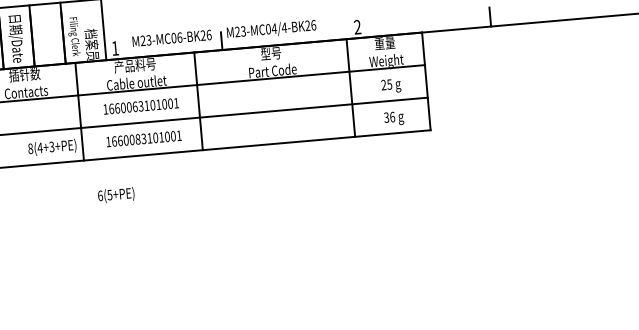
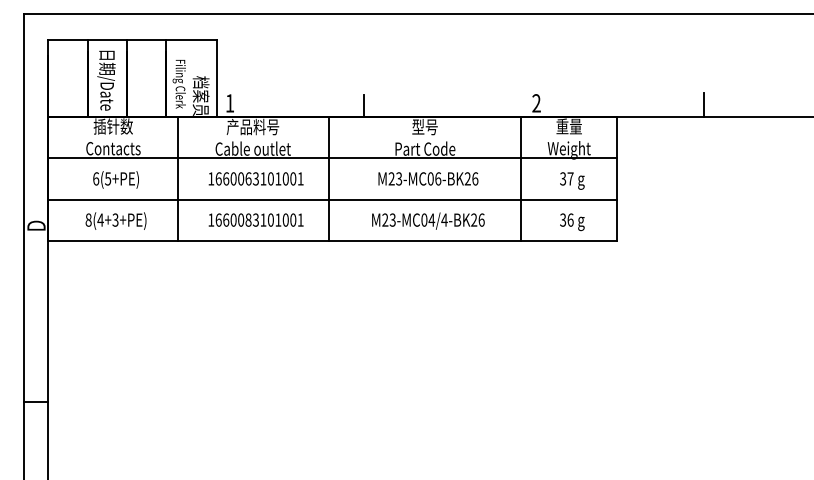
text: (271, 29) -> (428, 220), moved
text: (172, 38) -> (428, 178), moved
text: (386, 84) -> (566, 178), 25 -> 37
text: (51, 147) -> (115, 220), moved
text: (115, 195) -> (115, 179), moved

